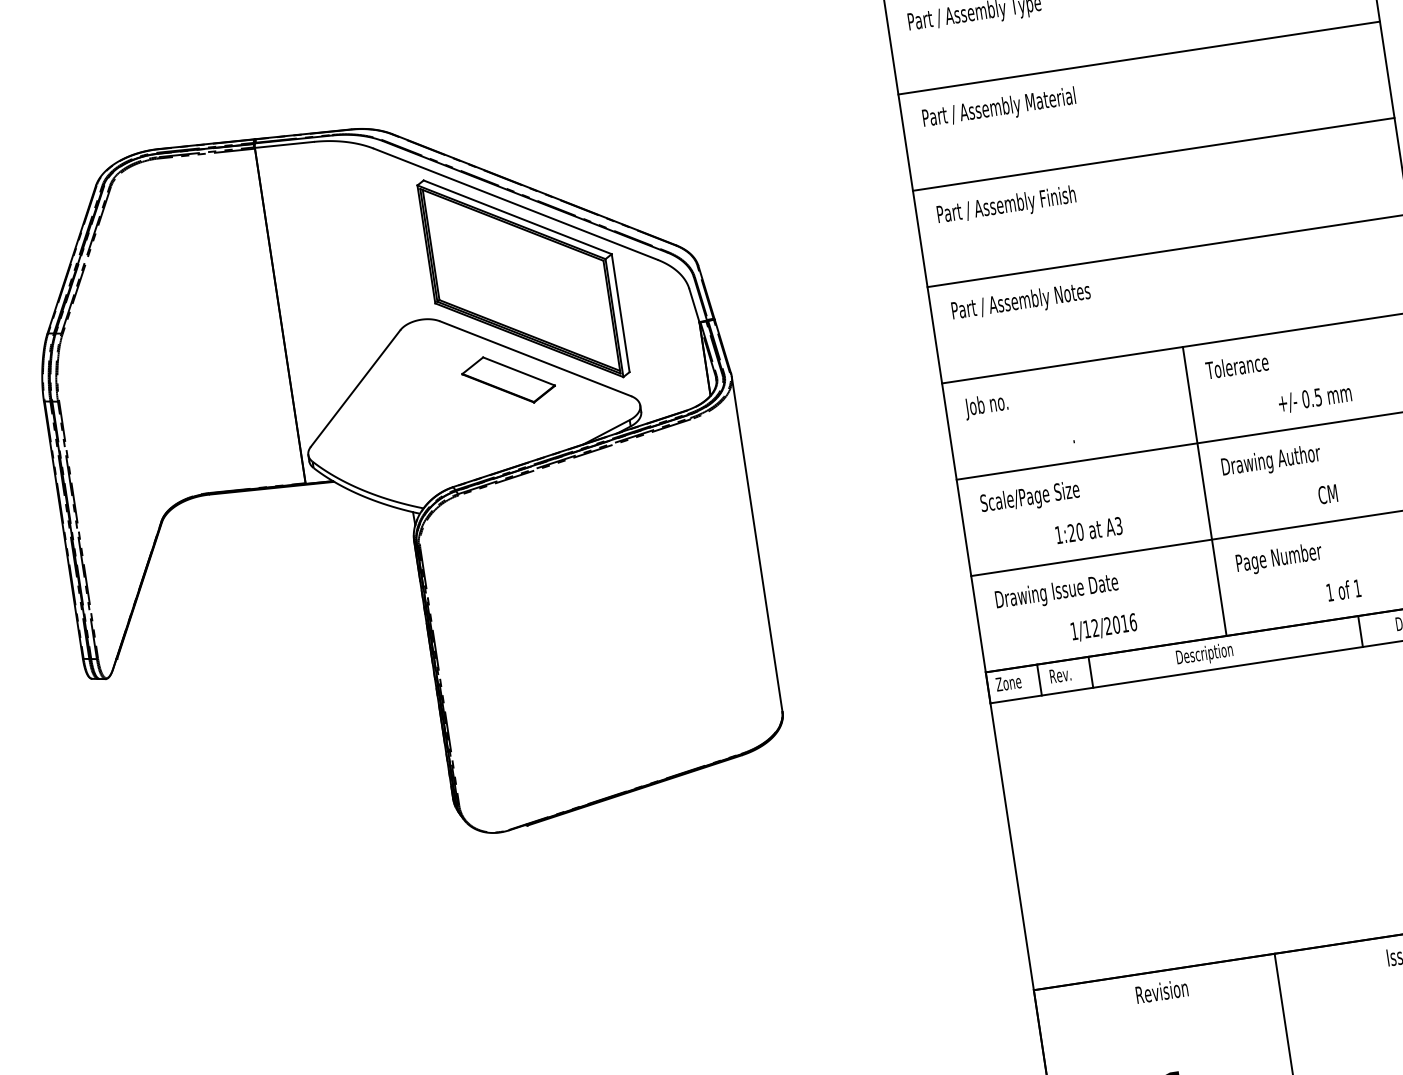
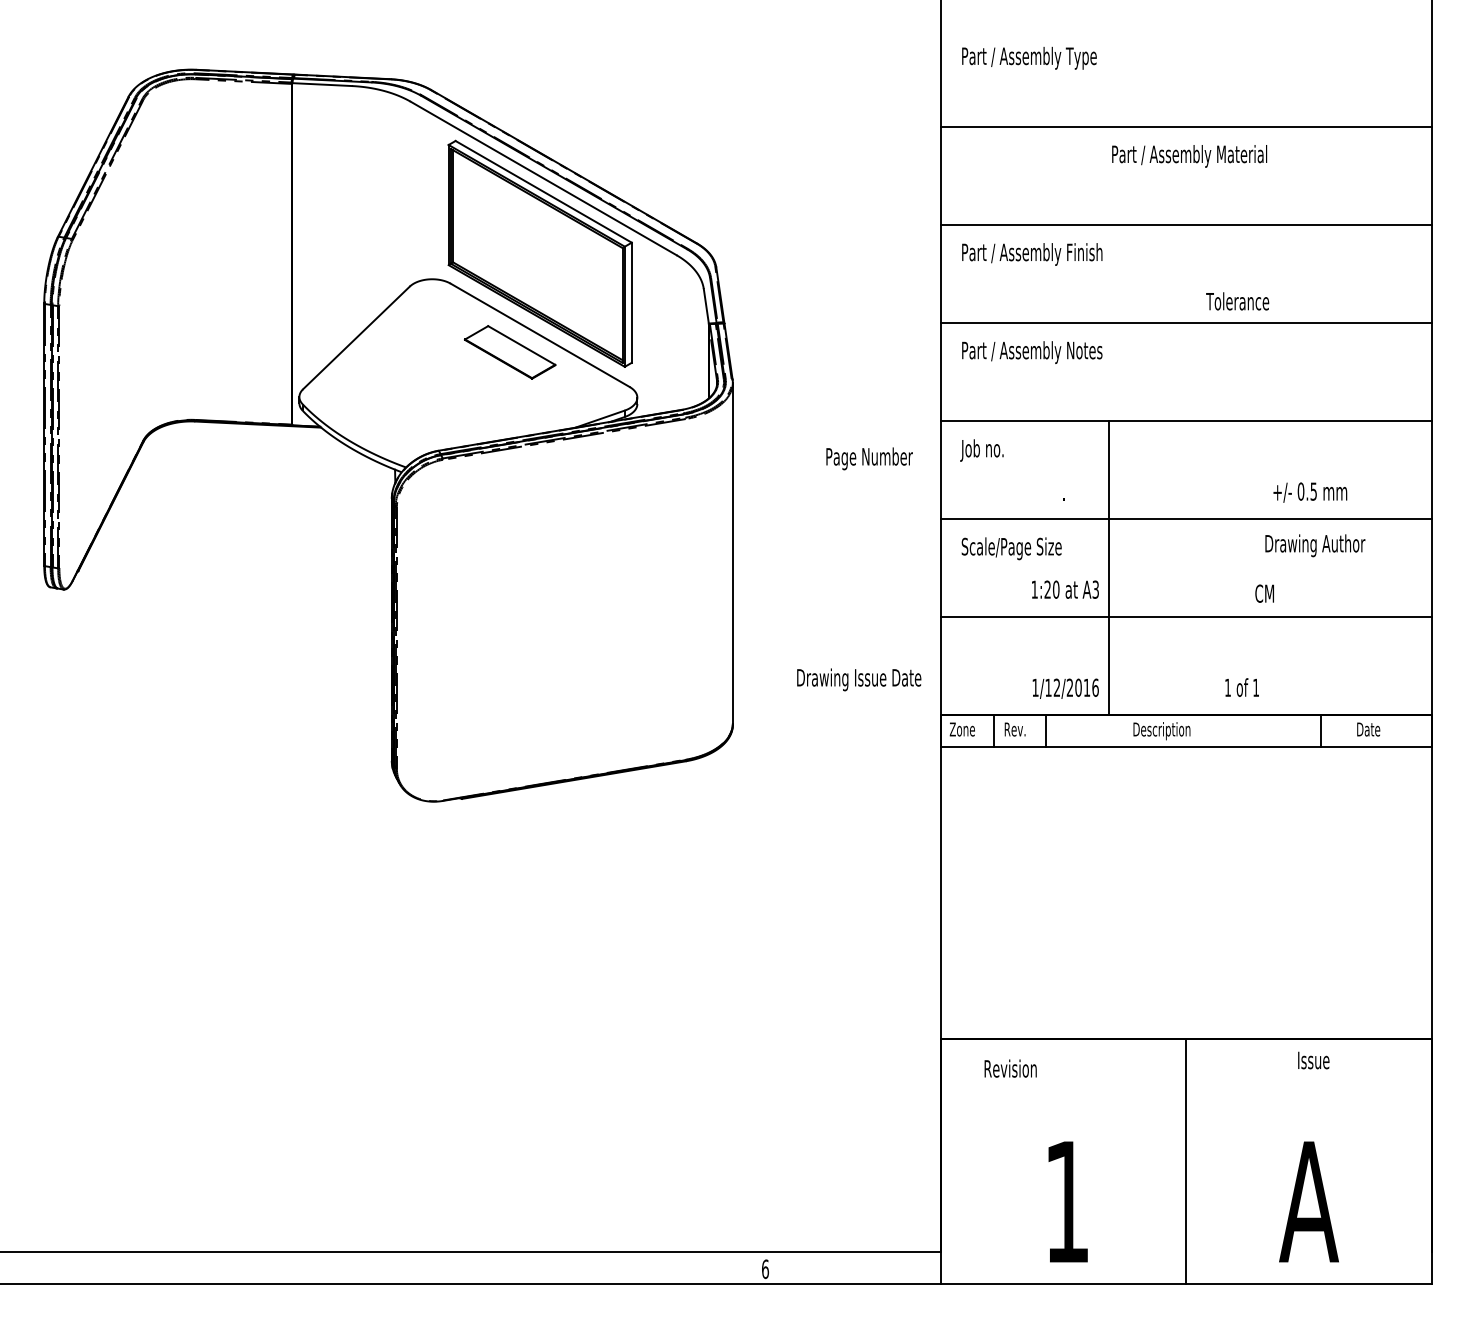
text: (999, 109) -> (1189, 156), moved
text: (1237, 366) -> (1237, 301), moved
text: (1271, 461) -> (1315, 545), moved
line: (1204, 491) -> (1109, 568), moved
text: (1327, 494) -> (1264, 593), moved
text: (1279, 558) -> (869, 458), moved
text: (1343, 590) -> (1241, 687), moved
text: (1057, 592) -> (859, 679), moved
text: (1161, 991) -> (1010, 1068), moved

